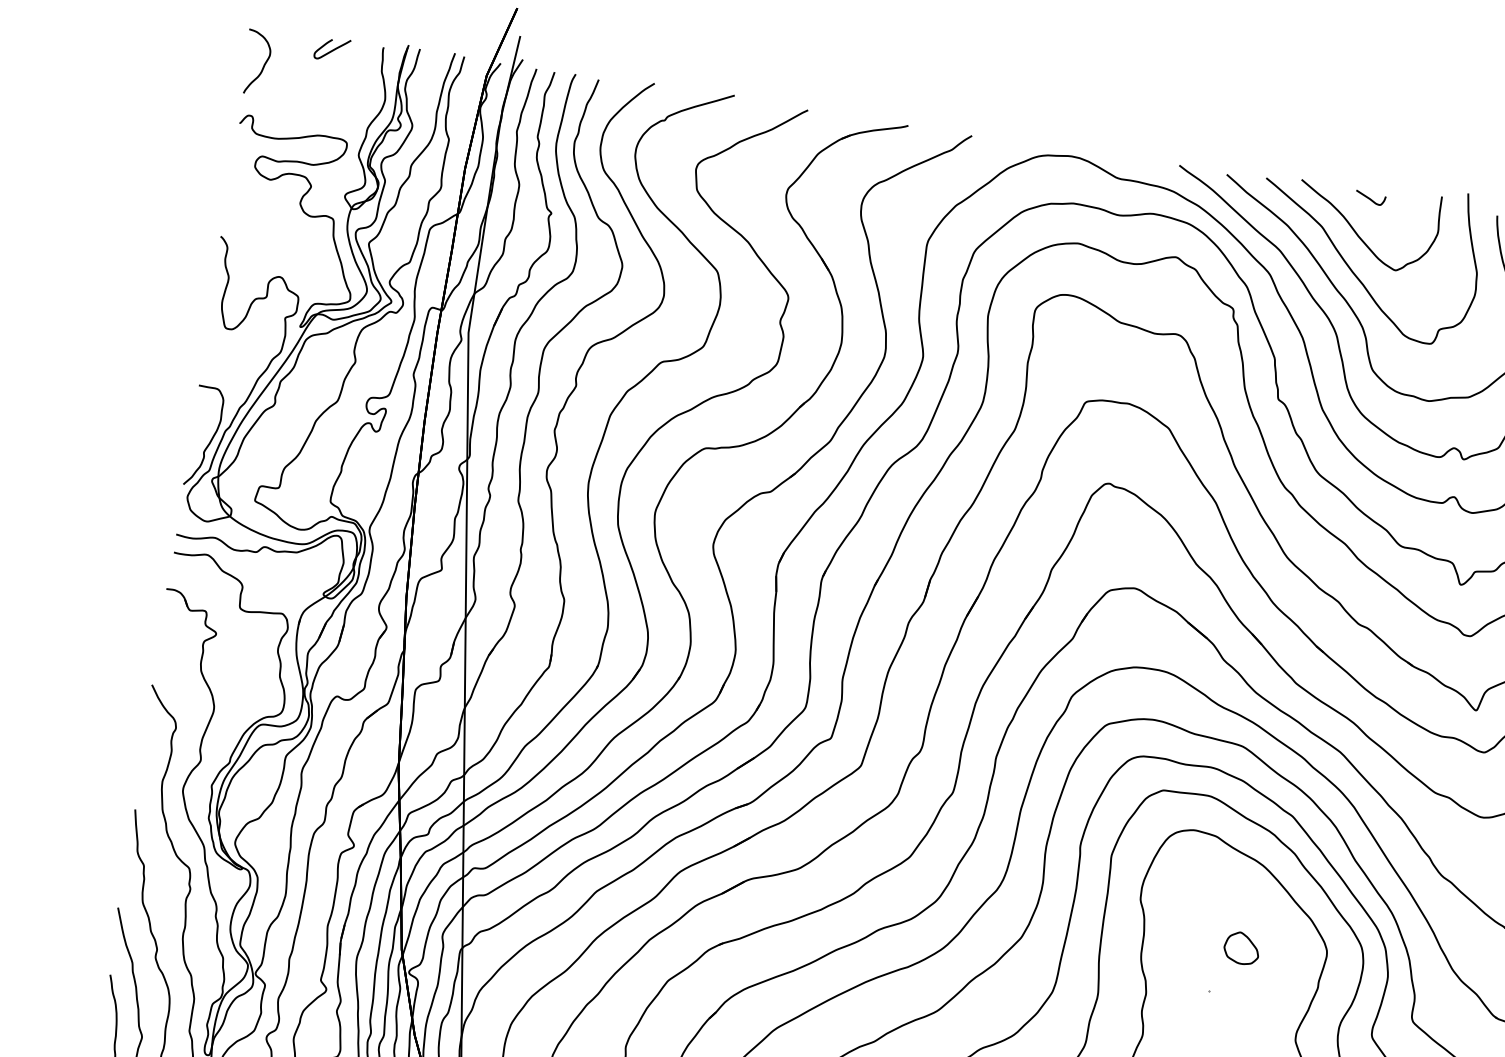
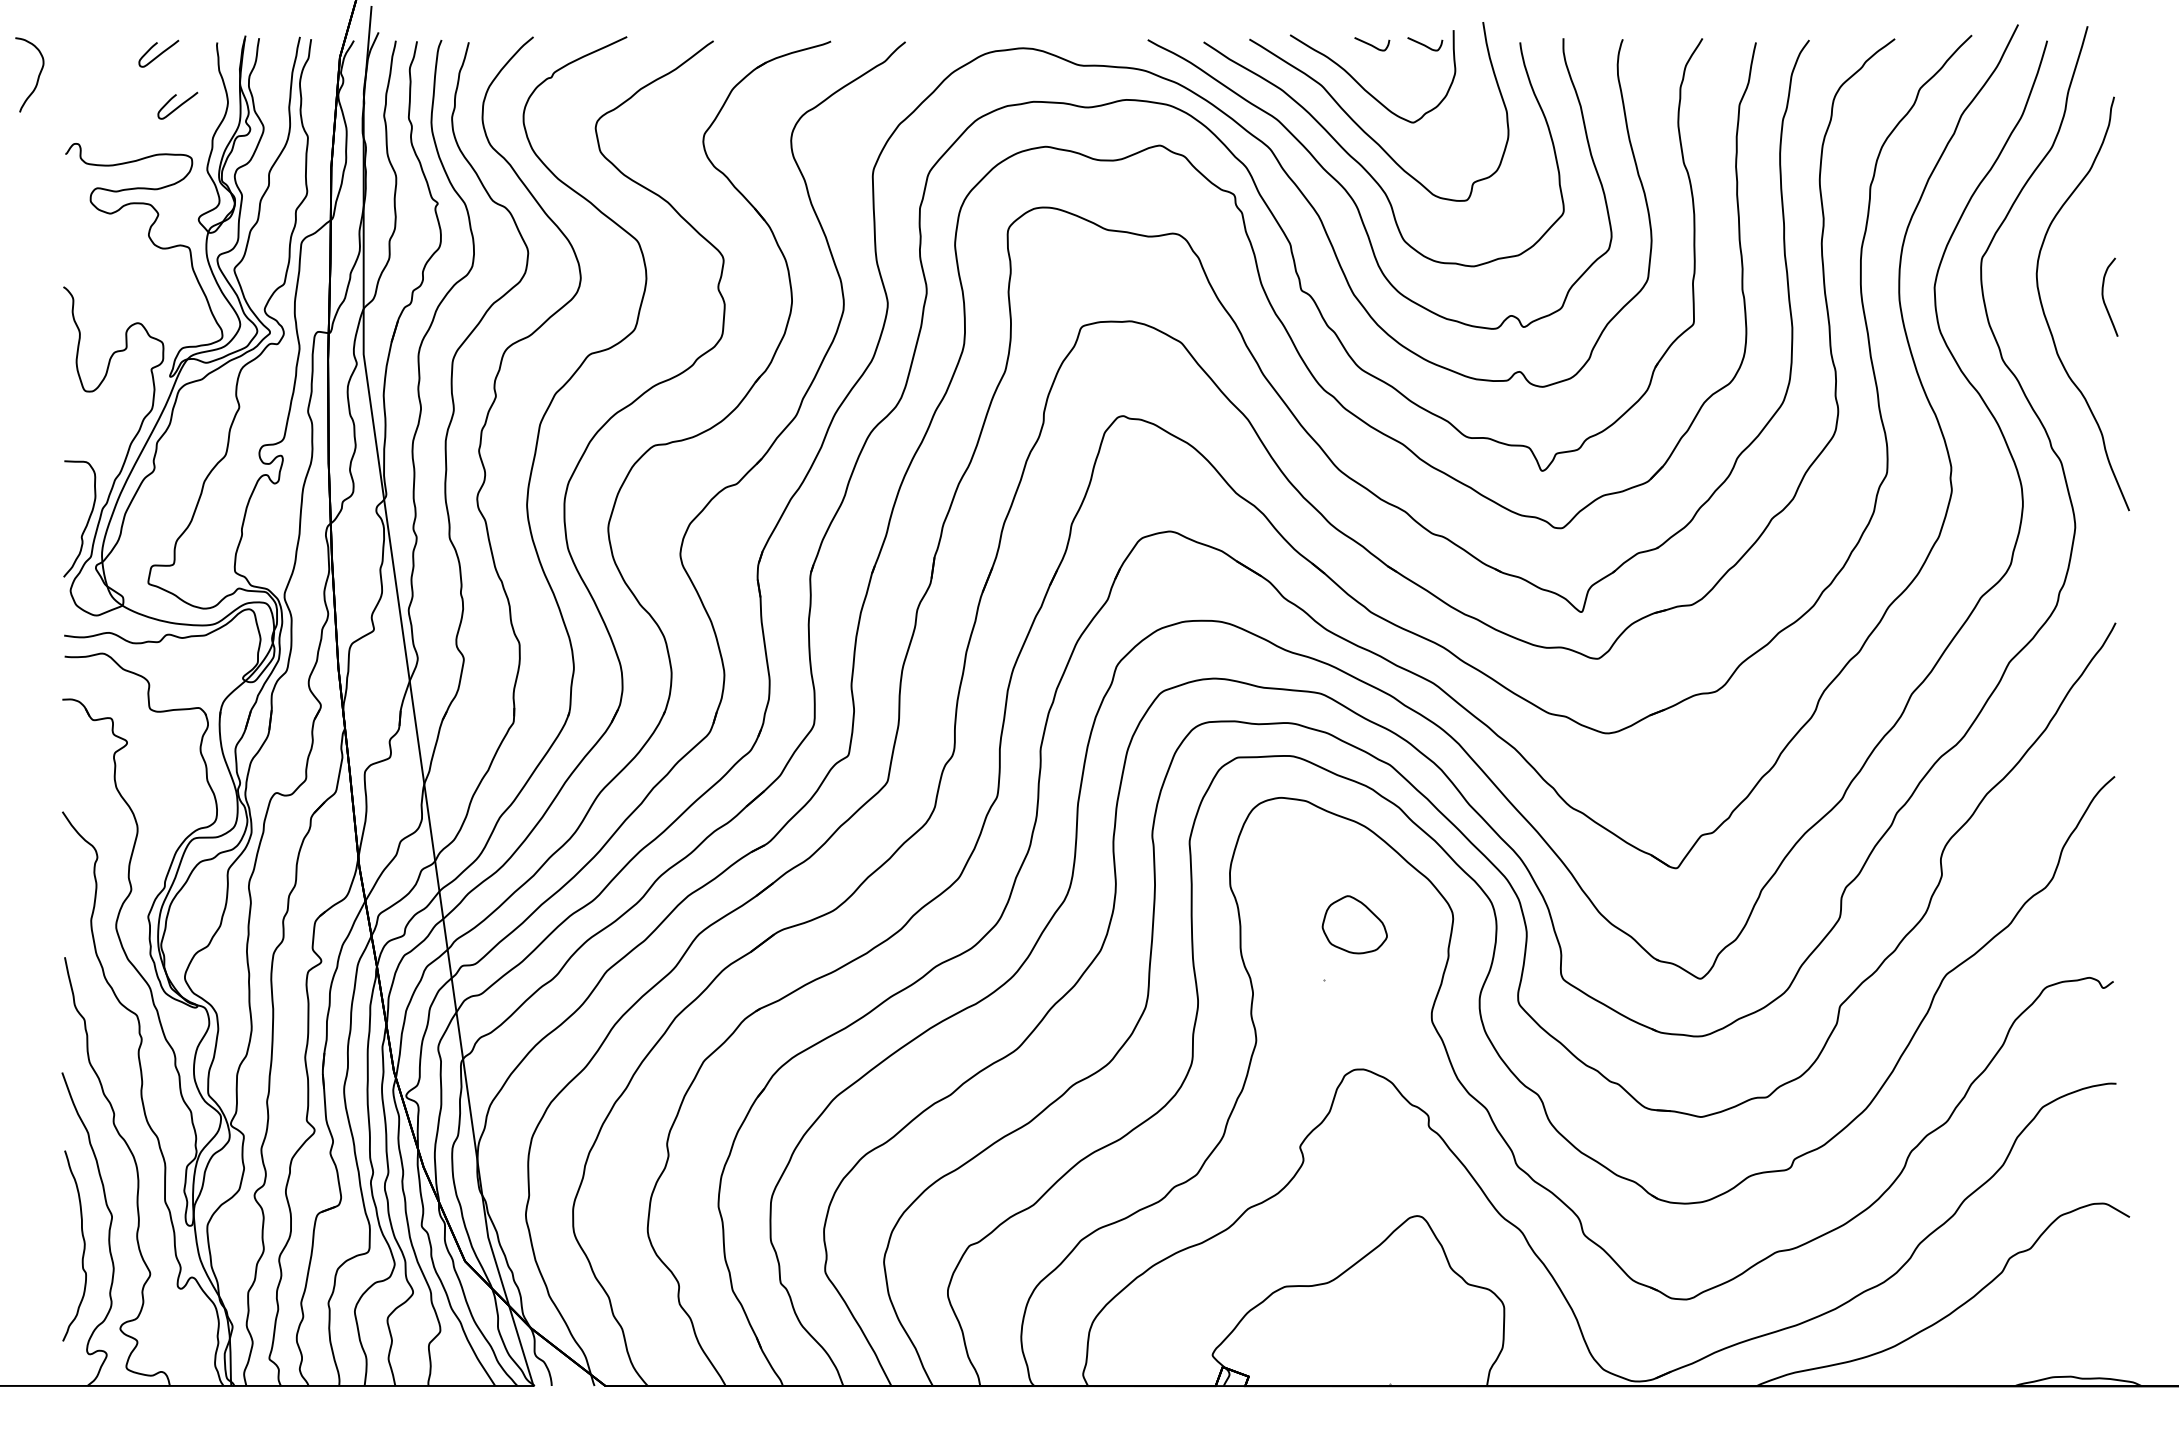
curve: (263, 65) -> (37, 77), moved
curve: (342, 96) -> (178, 105), added
curve: (1416, 205) -> (1425, 44), added
part: (1241, 948) -> (1354, 924), size x1.6

